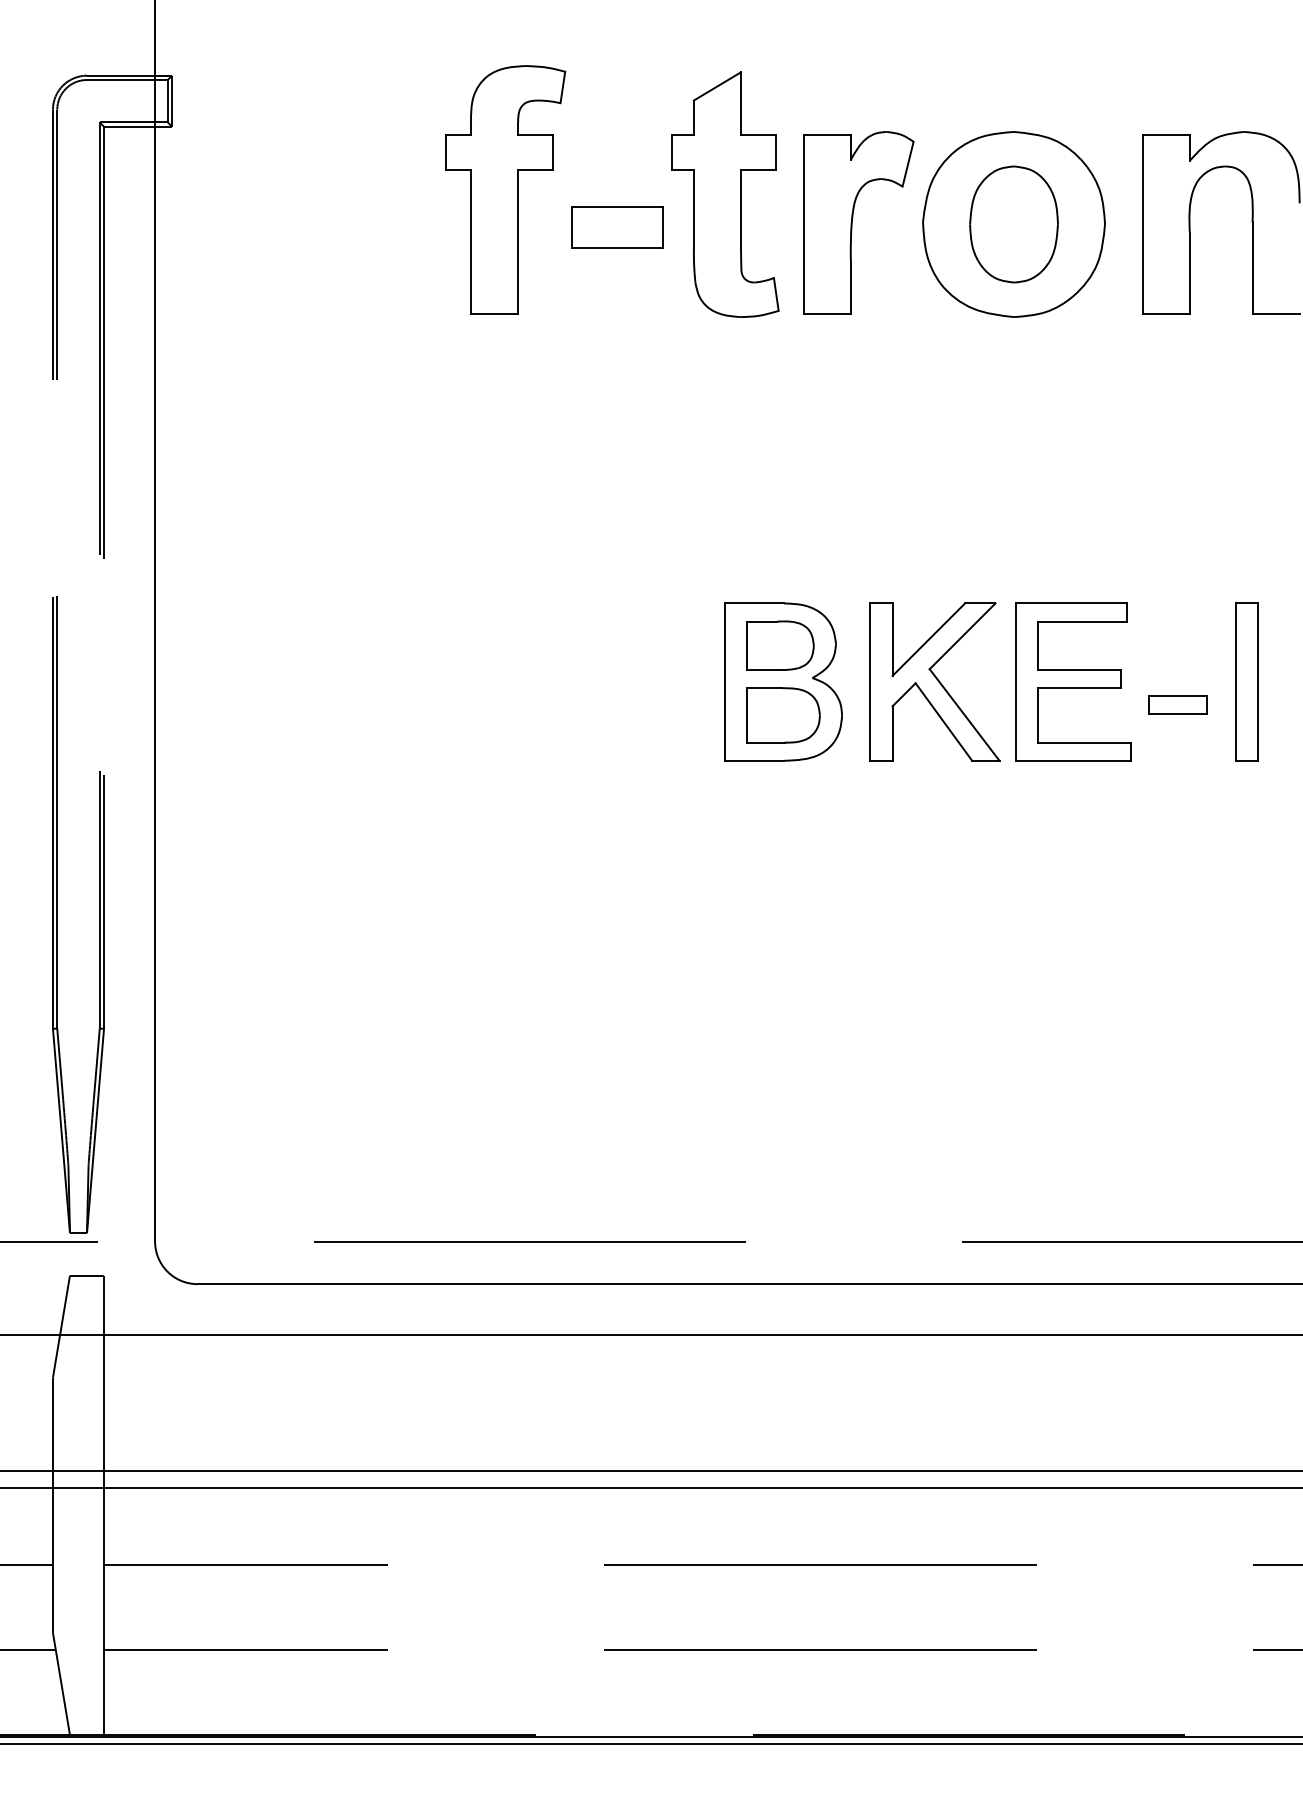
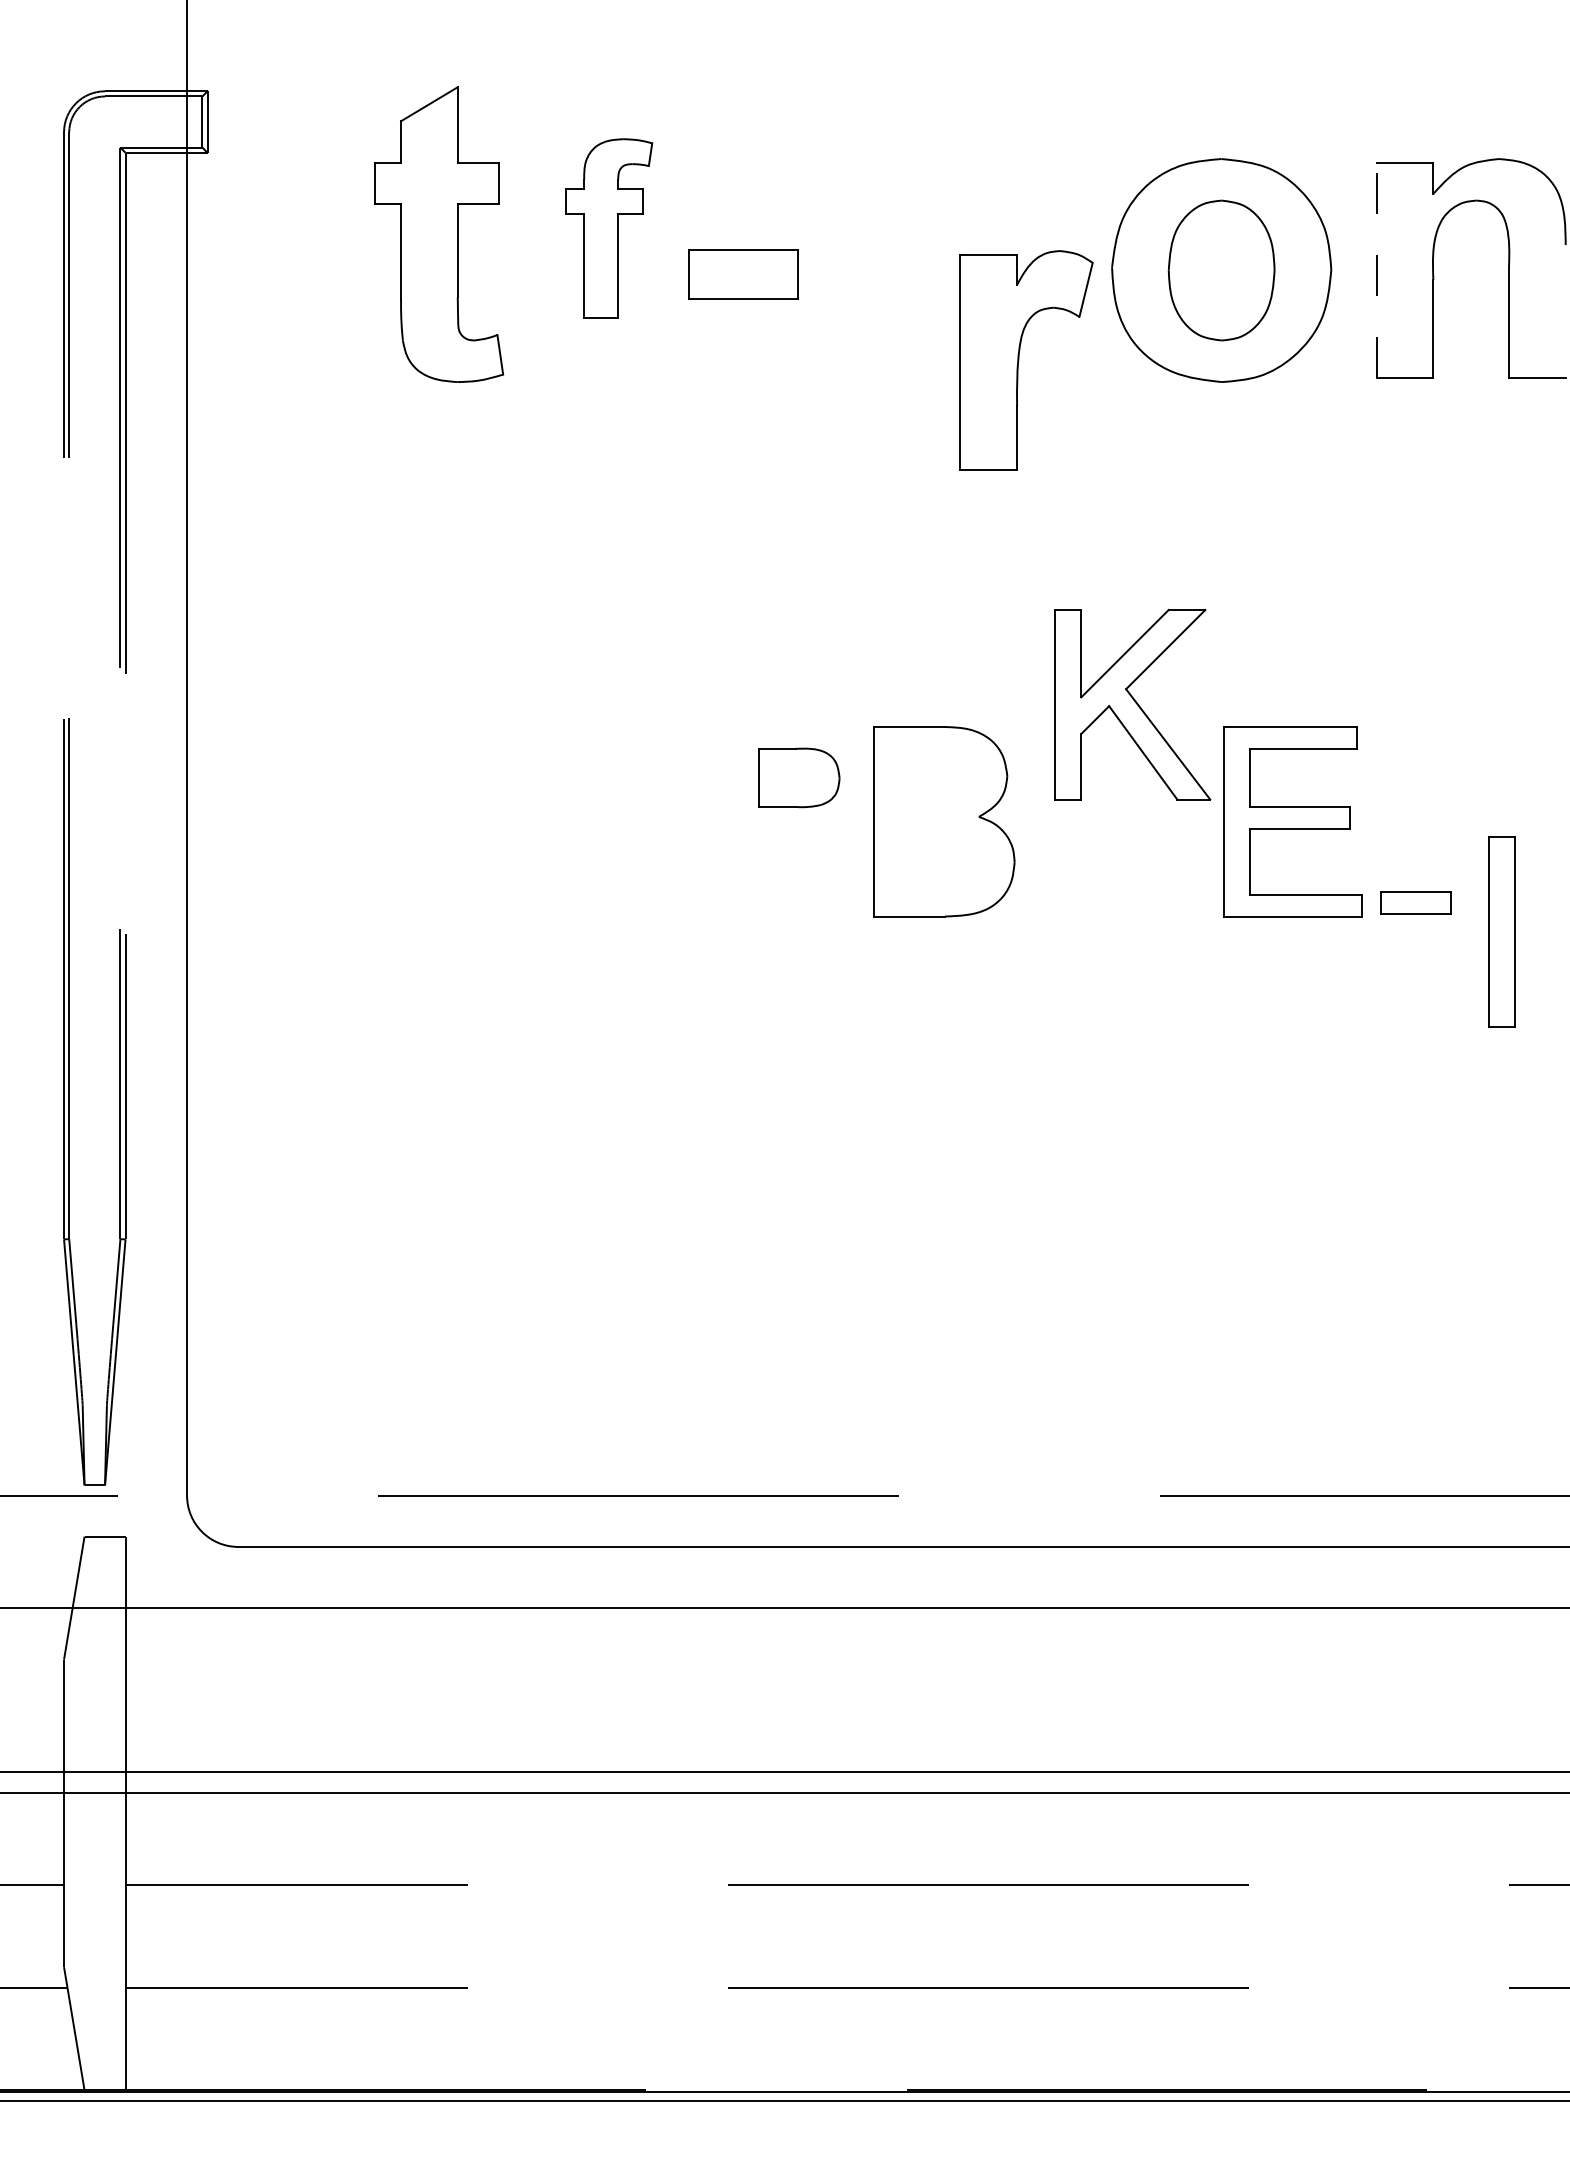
part: (504, 189) -> (608, 228), size x0.6
part: (725, 194) -> (439, 234), moved
part: (852, 222) -> (1019, 360), moved
line: (1142, 224) -> (1376, 270), solid -> dashed
part: (780, 645) -> (799, 777), moved
part: (935, 681) -> (1132, 704), moved
part: (1246, 681) -> (1501, 931), moved
part: (1177, 705) -> (1415, 902), moved
part: (783, 715) -> (943, 861), removed

